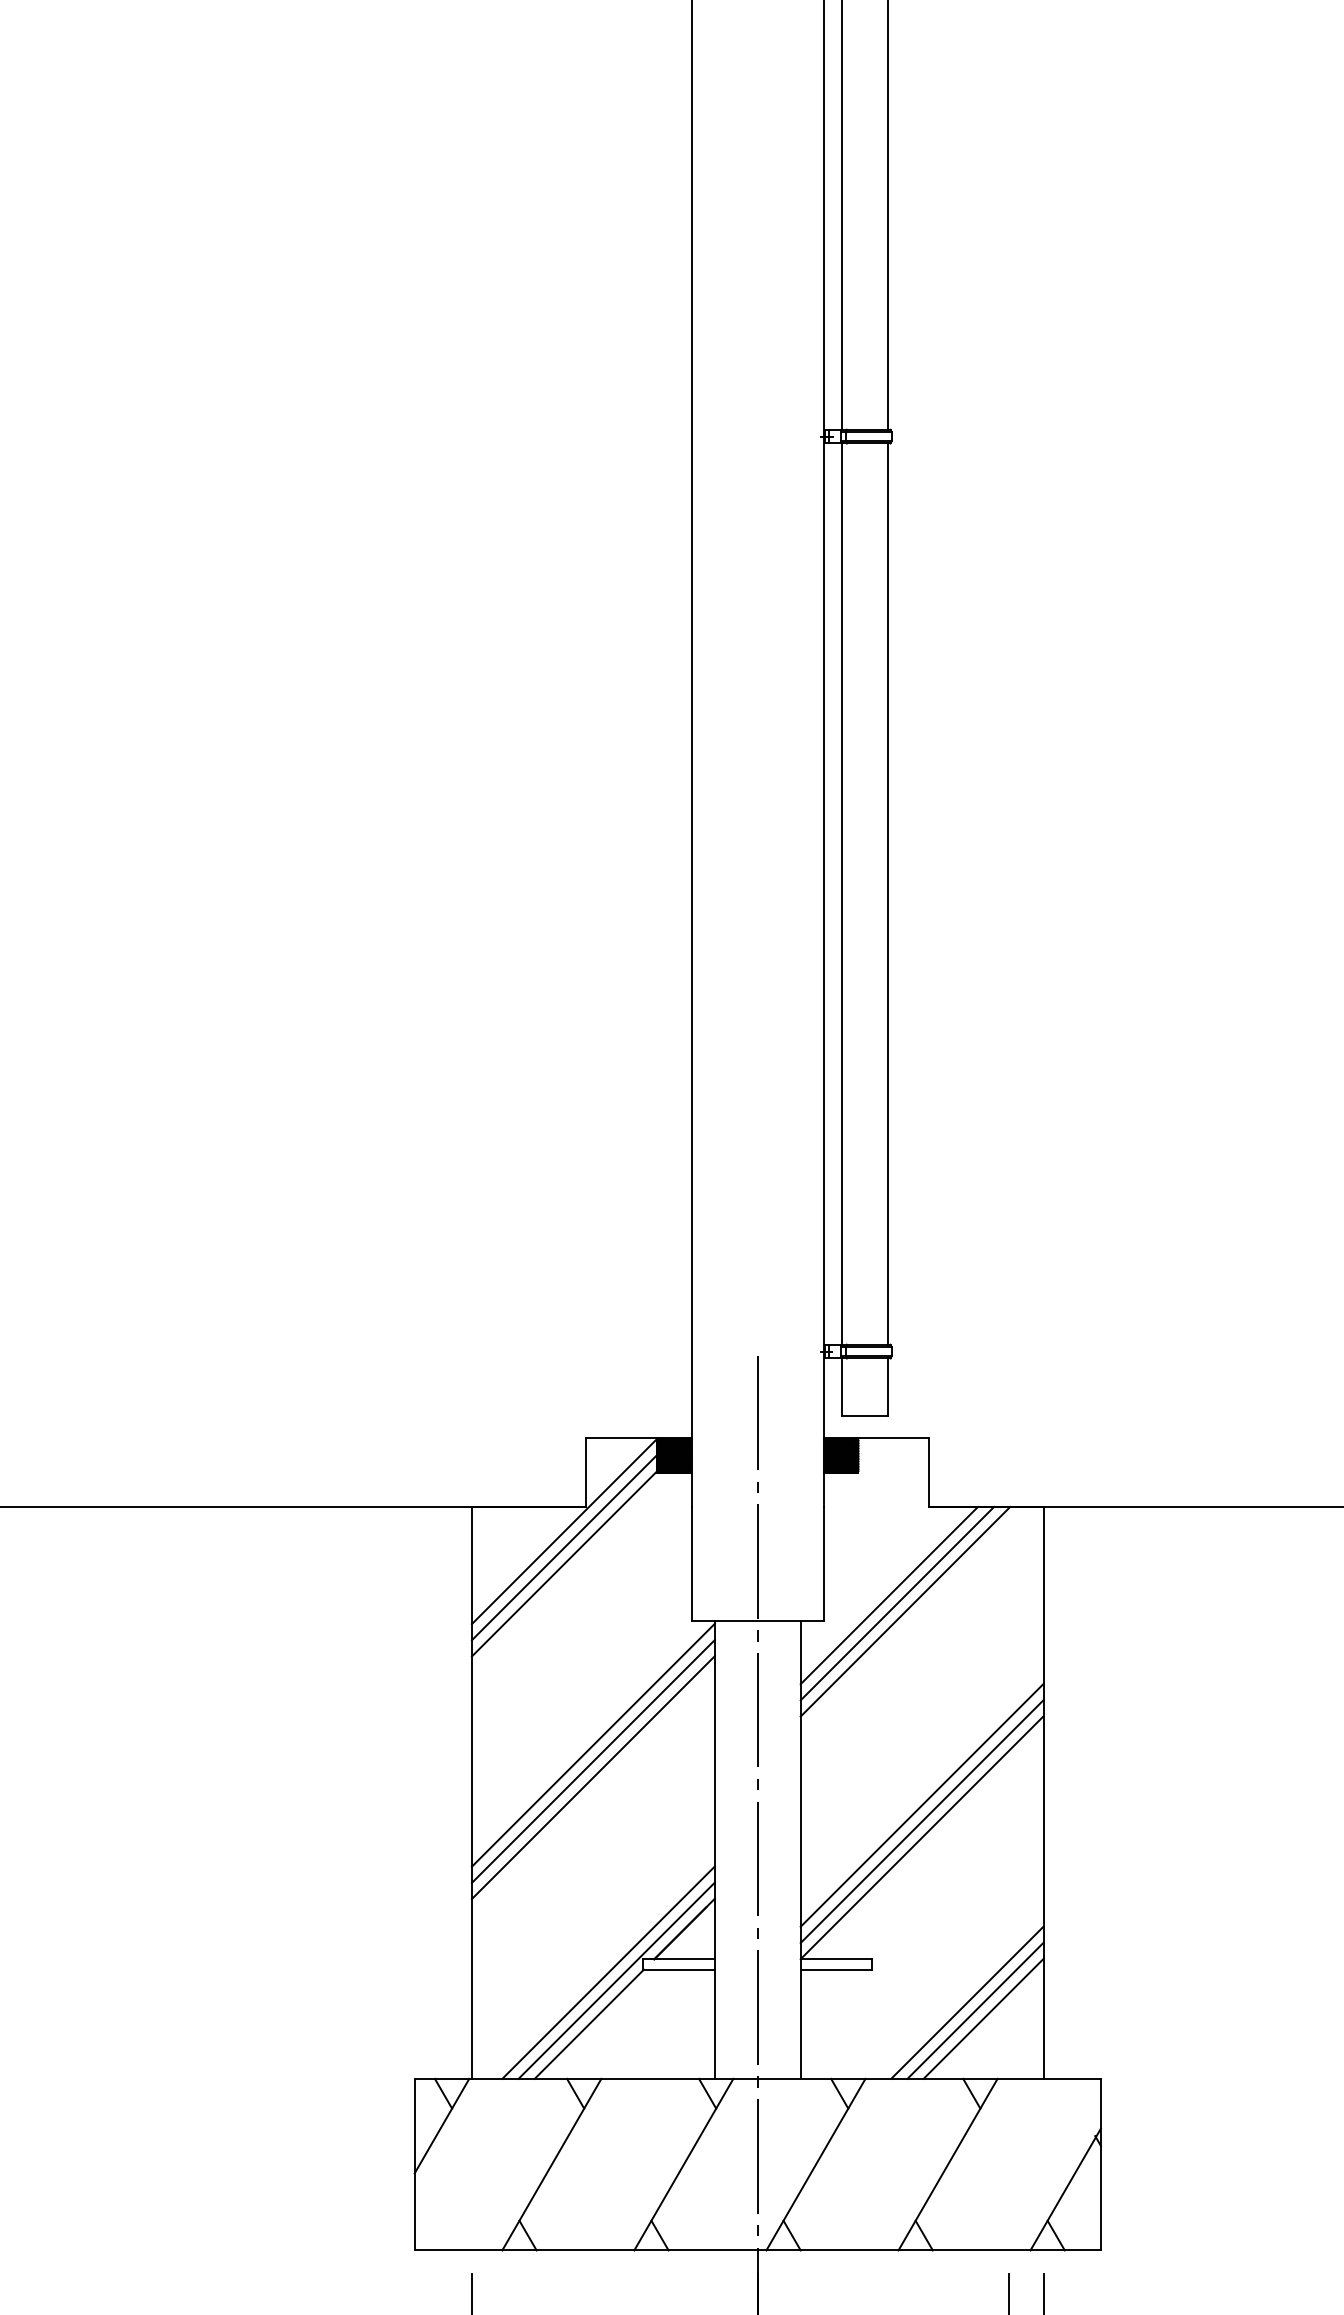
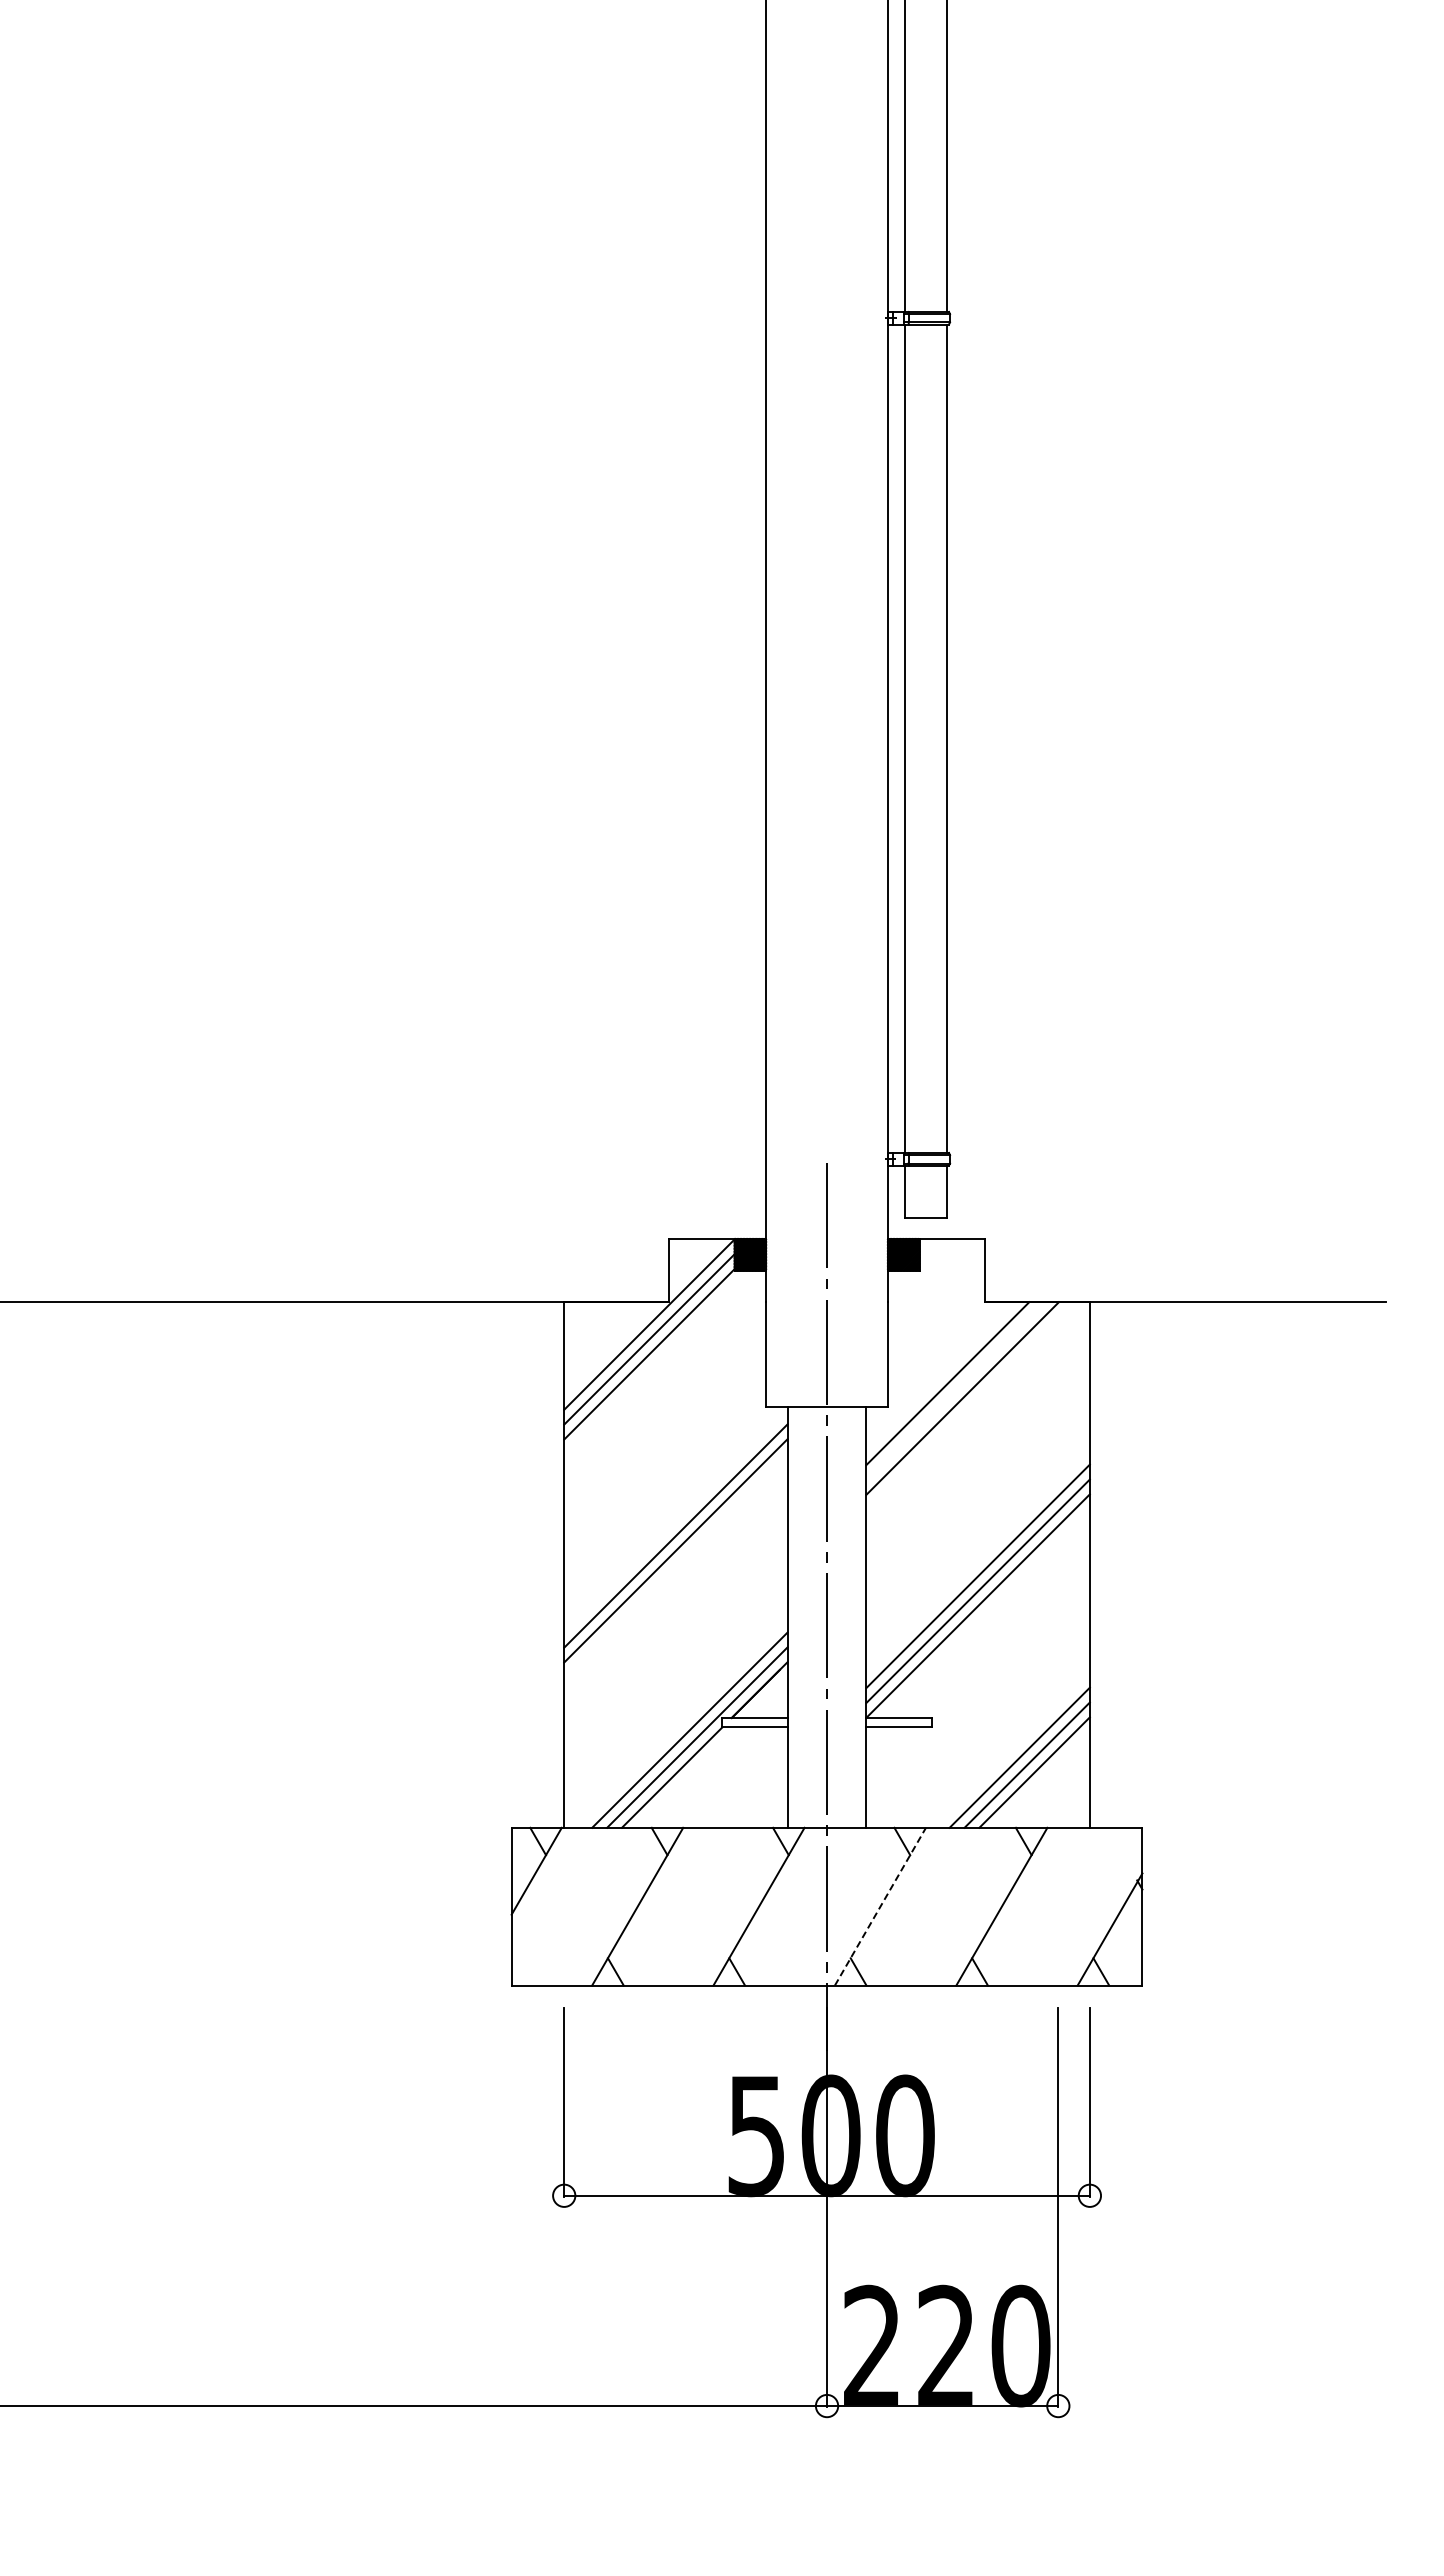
line: (897, 1603) -> (955, 1390), removed
line: (592, 1744) -> (675, 1520), removed
line: (815, 2164) -> (880, 1906), solid -> dashed

